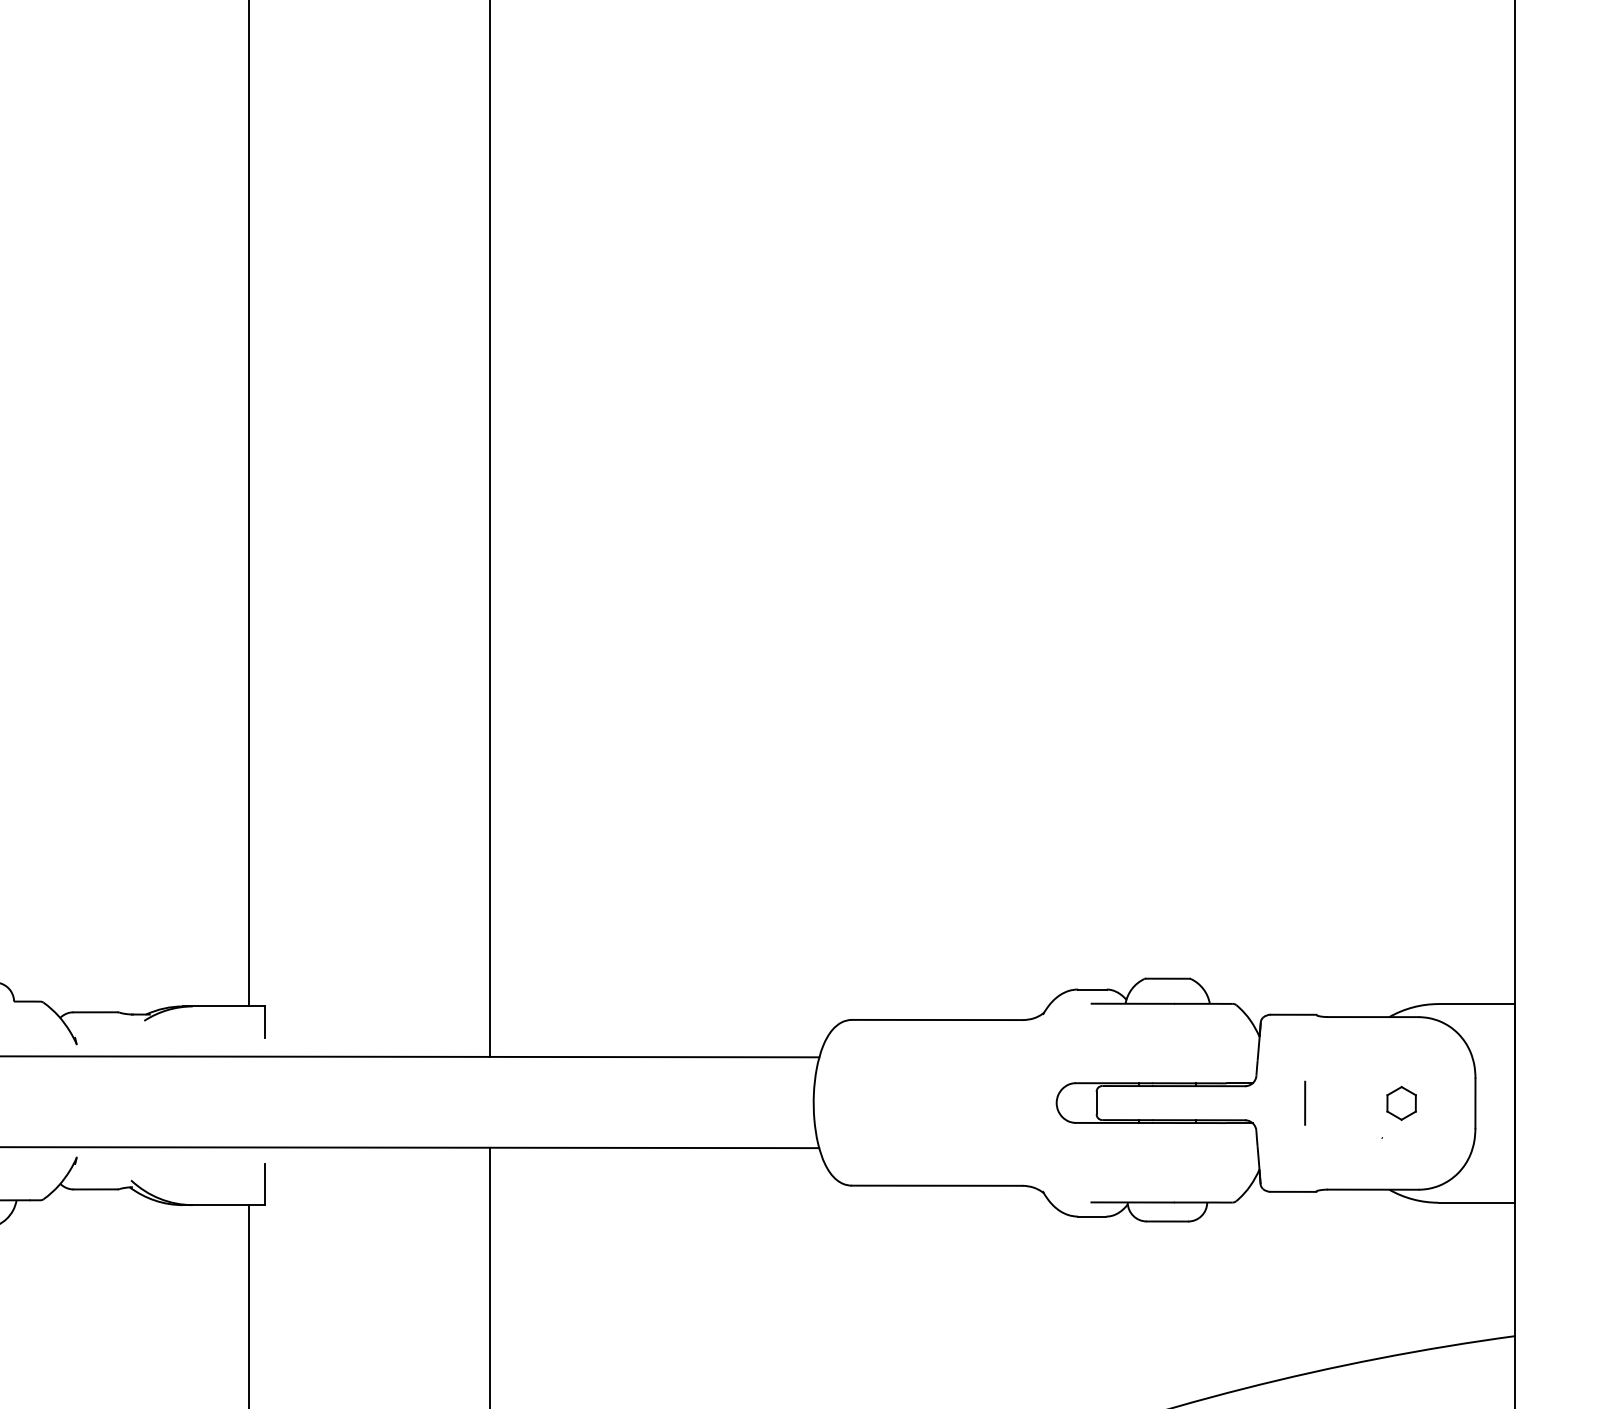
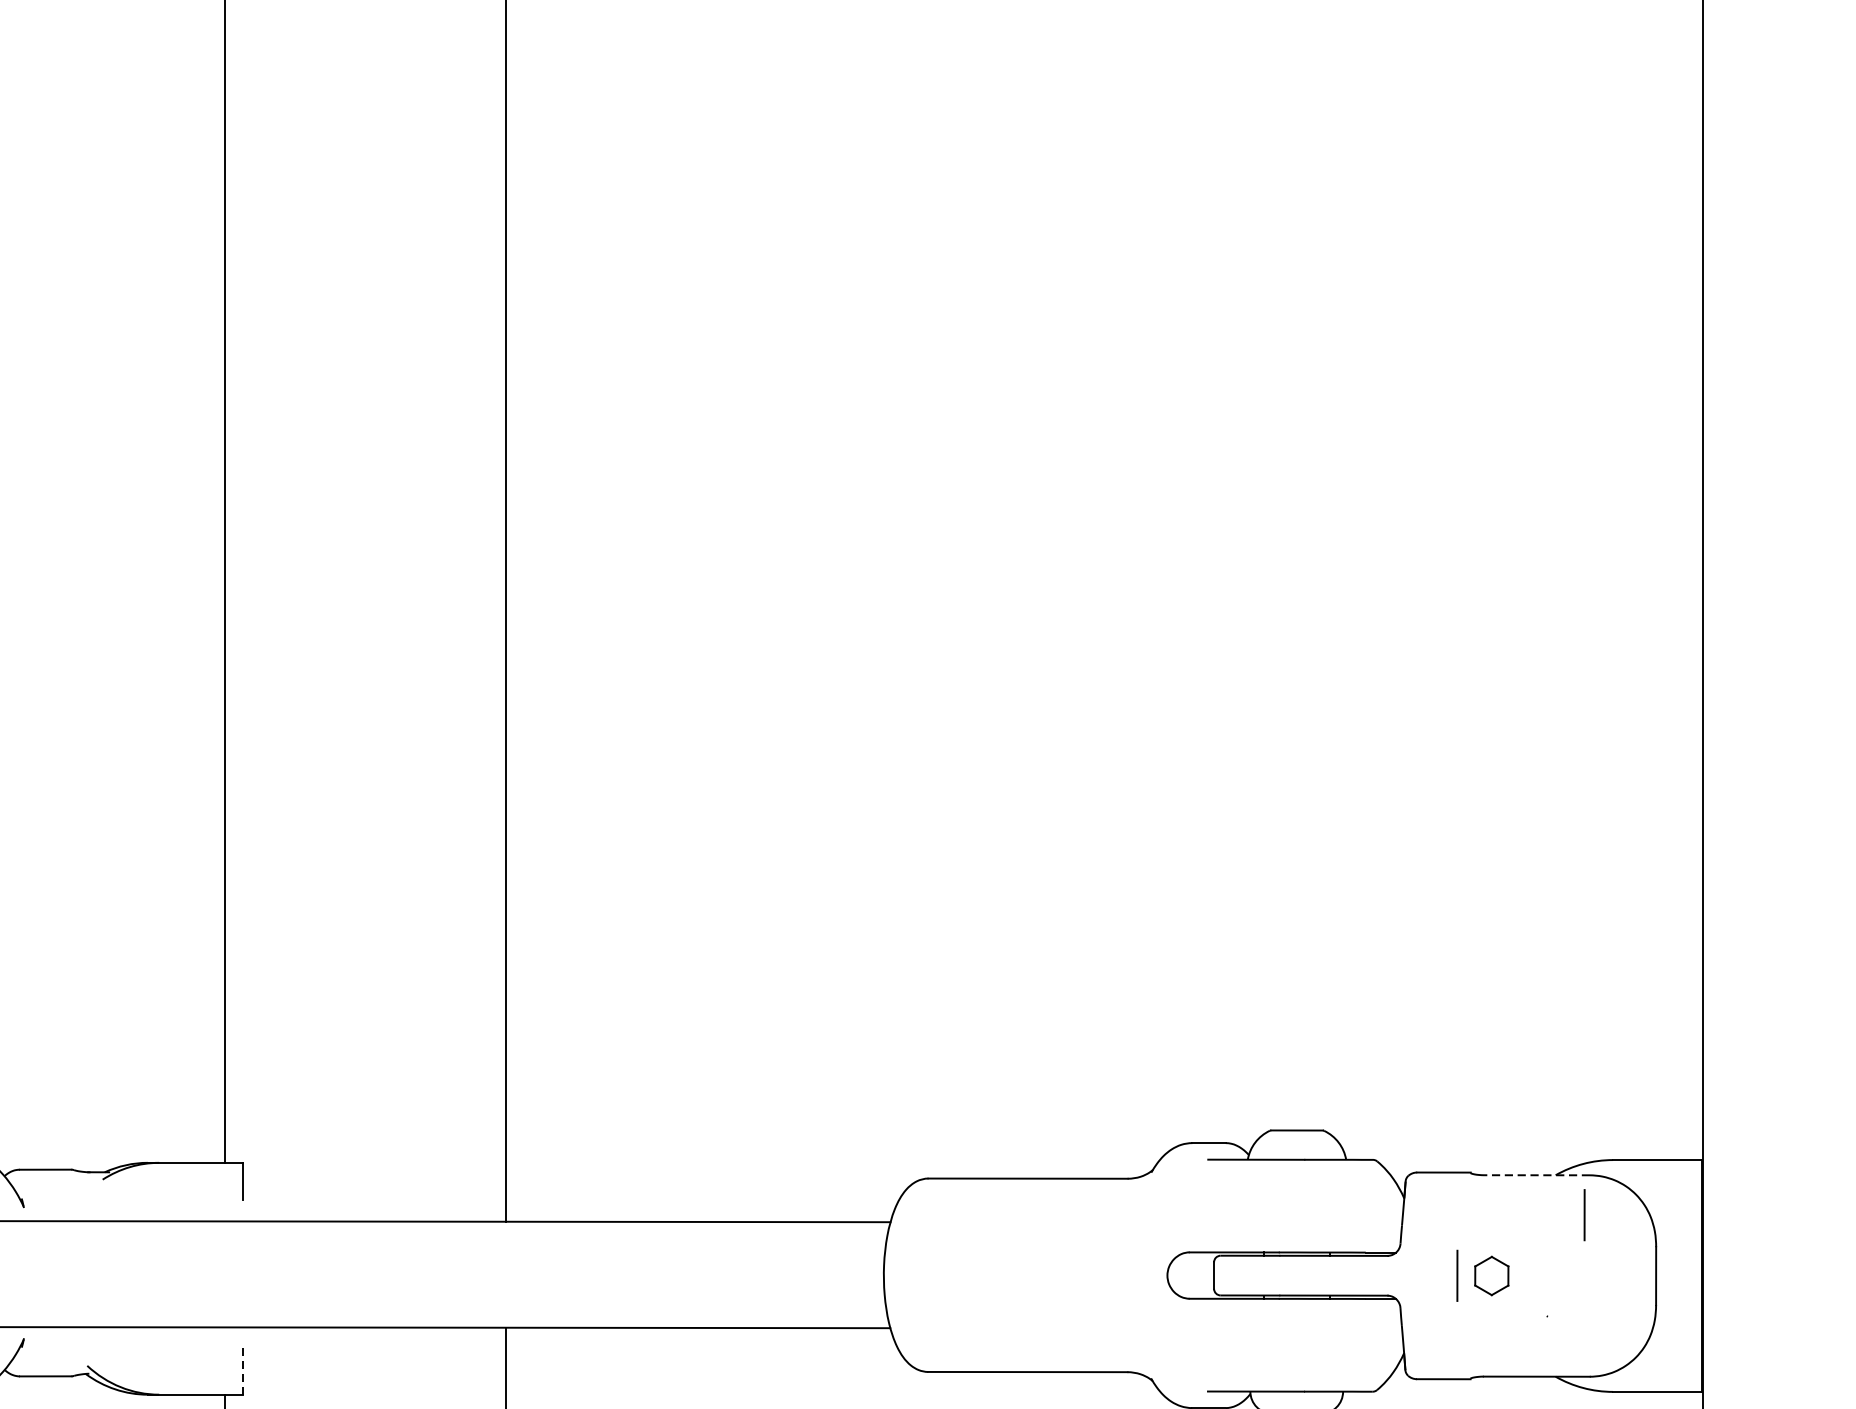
line: (1372, 1017) -> (1535, 1175), solid -> dashed
line: (1414, 1050) -> (1585, 1214), added
part: (1401, 1102) -> (1491, 1274), moved
line: (264, 1184) -> (242, 1370), solid -> dashed

